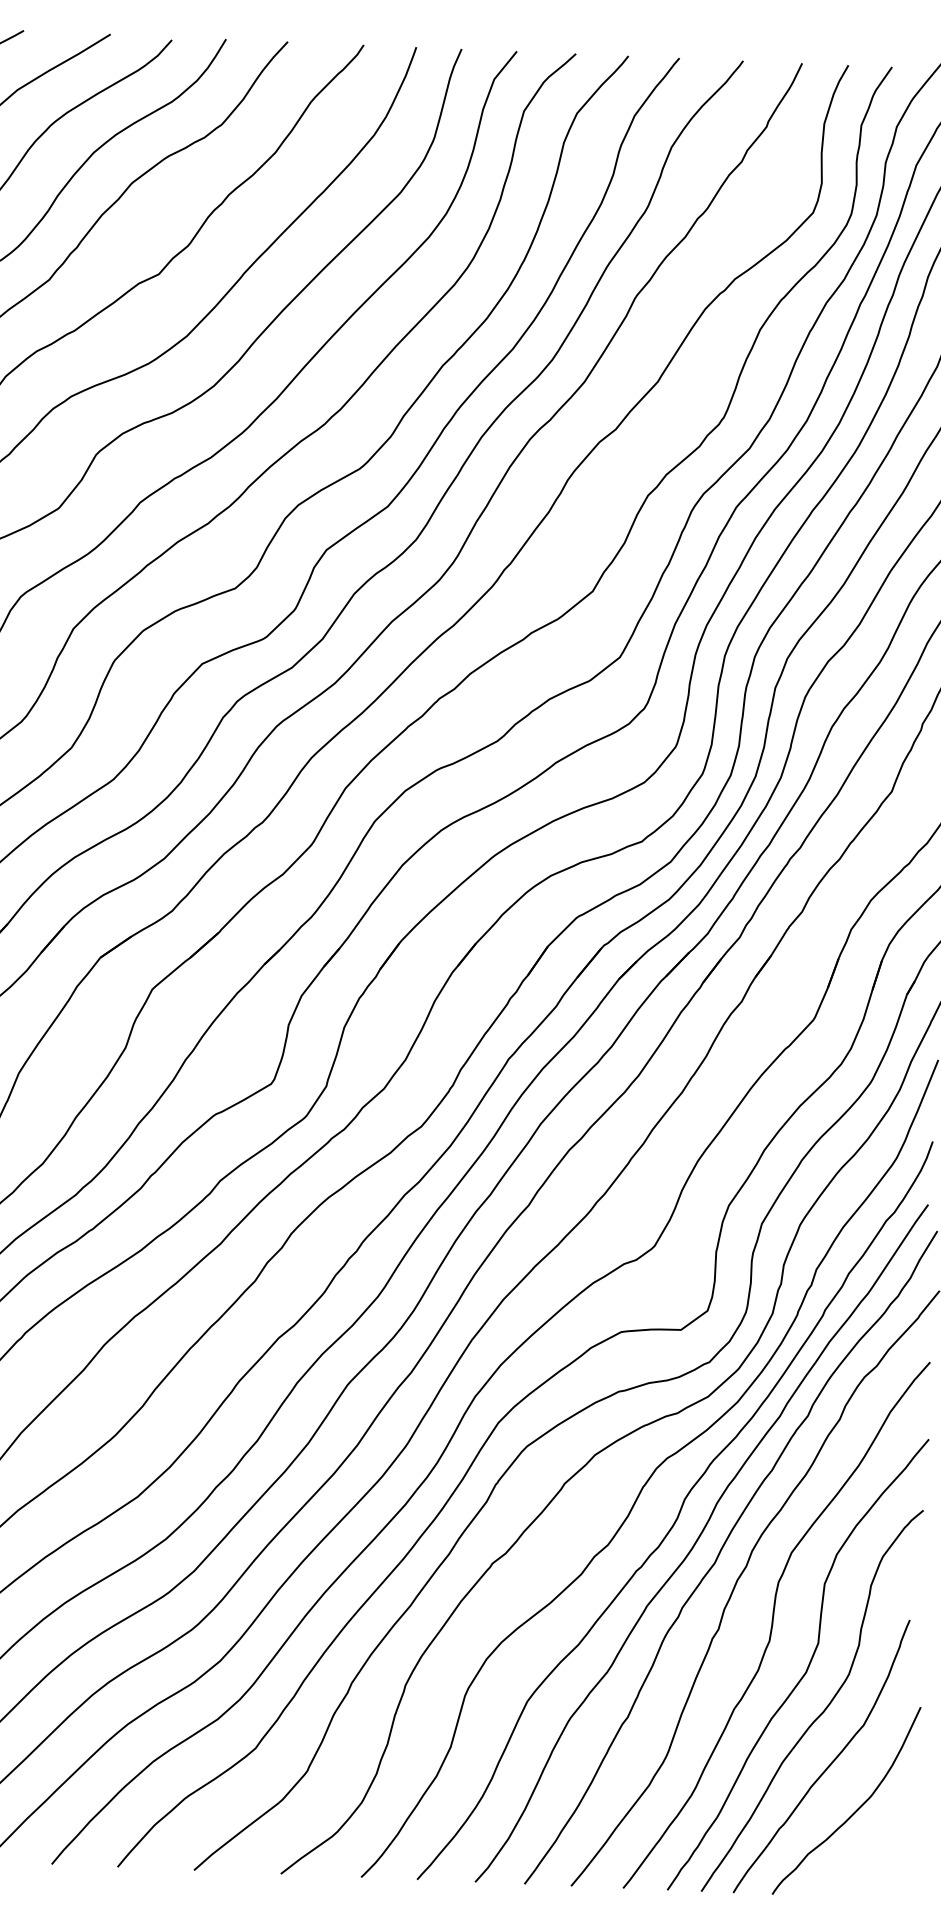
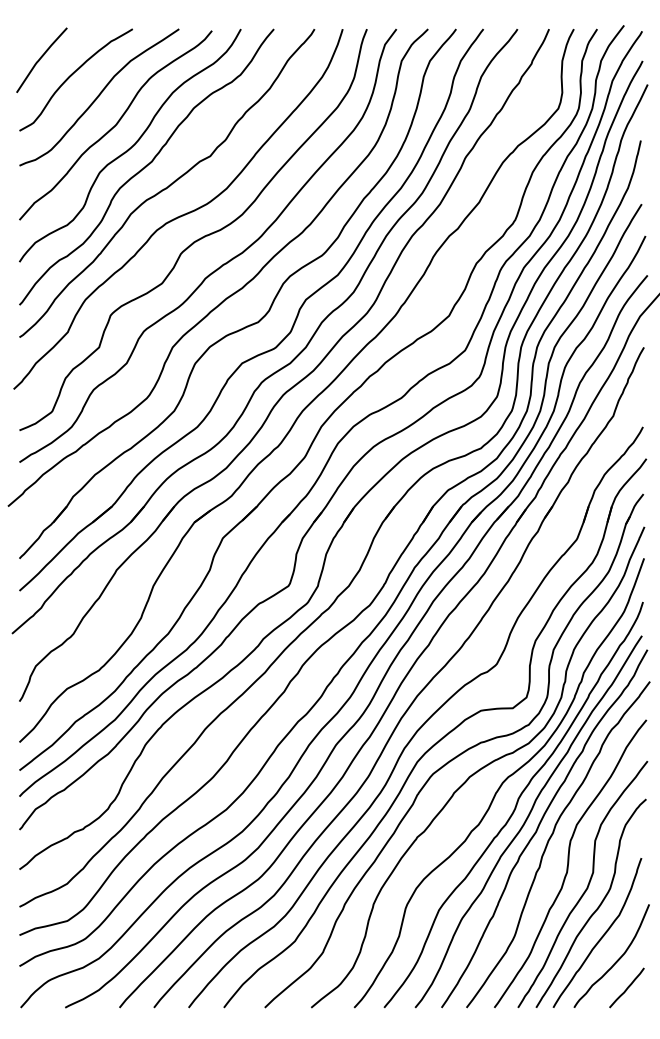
line: (873, 1860) -> (627, 987), added

